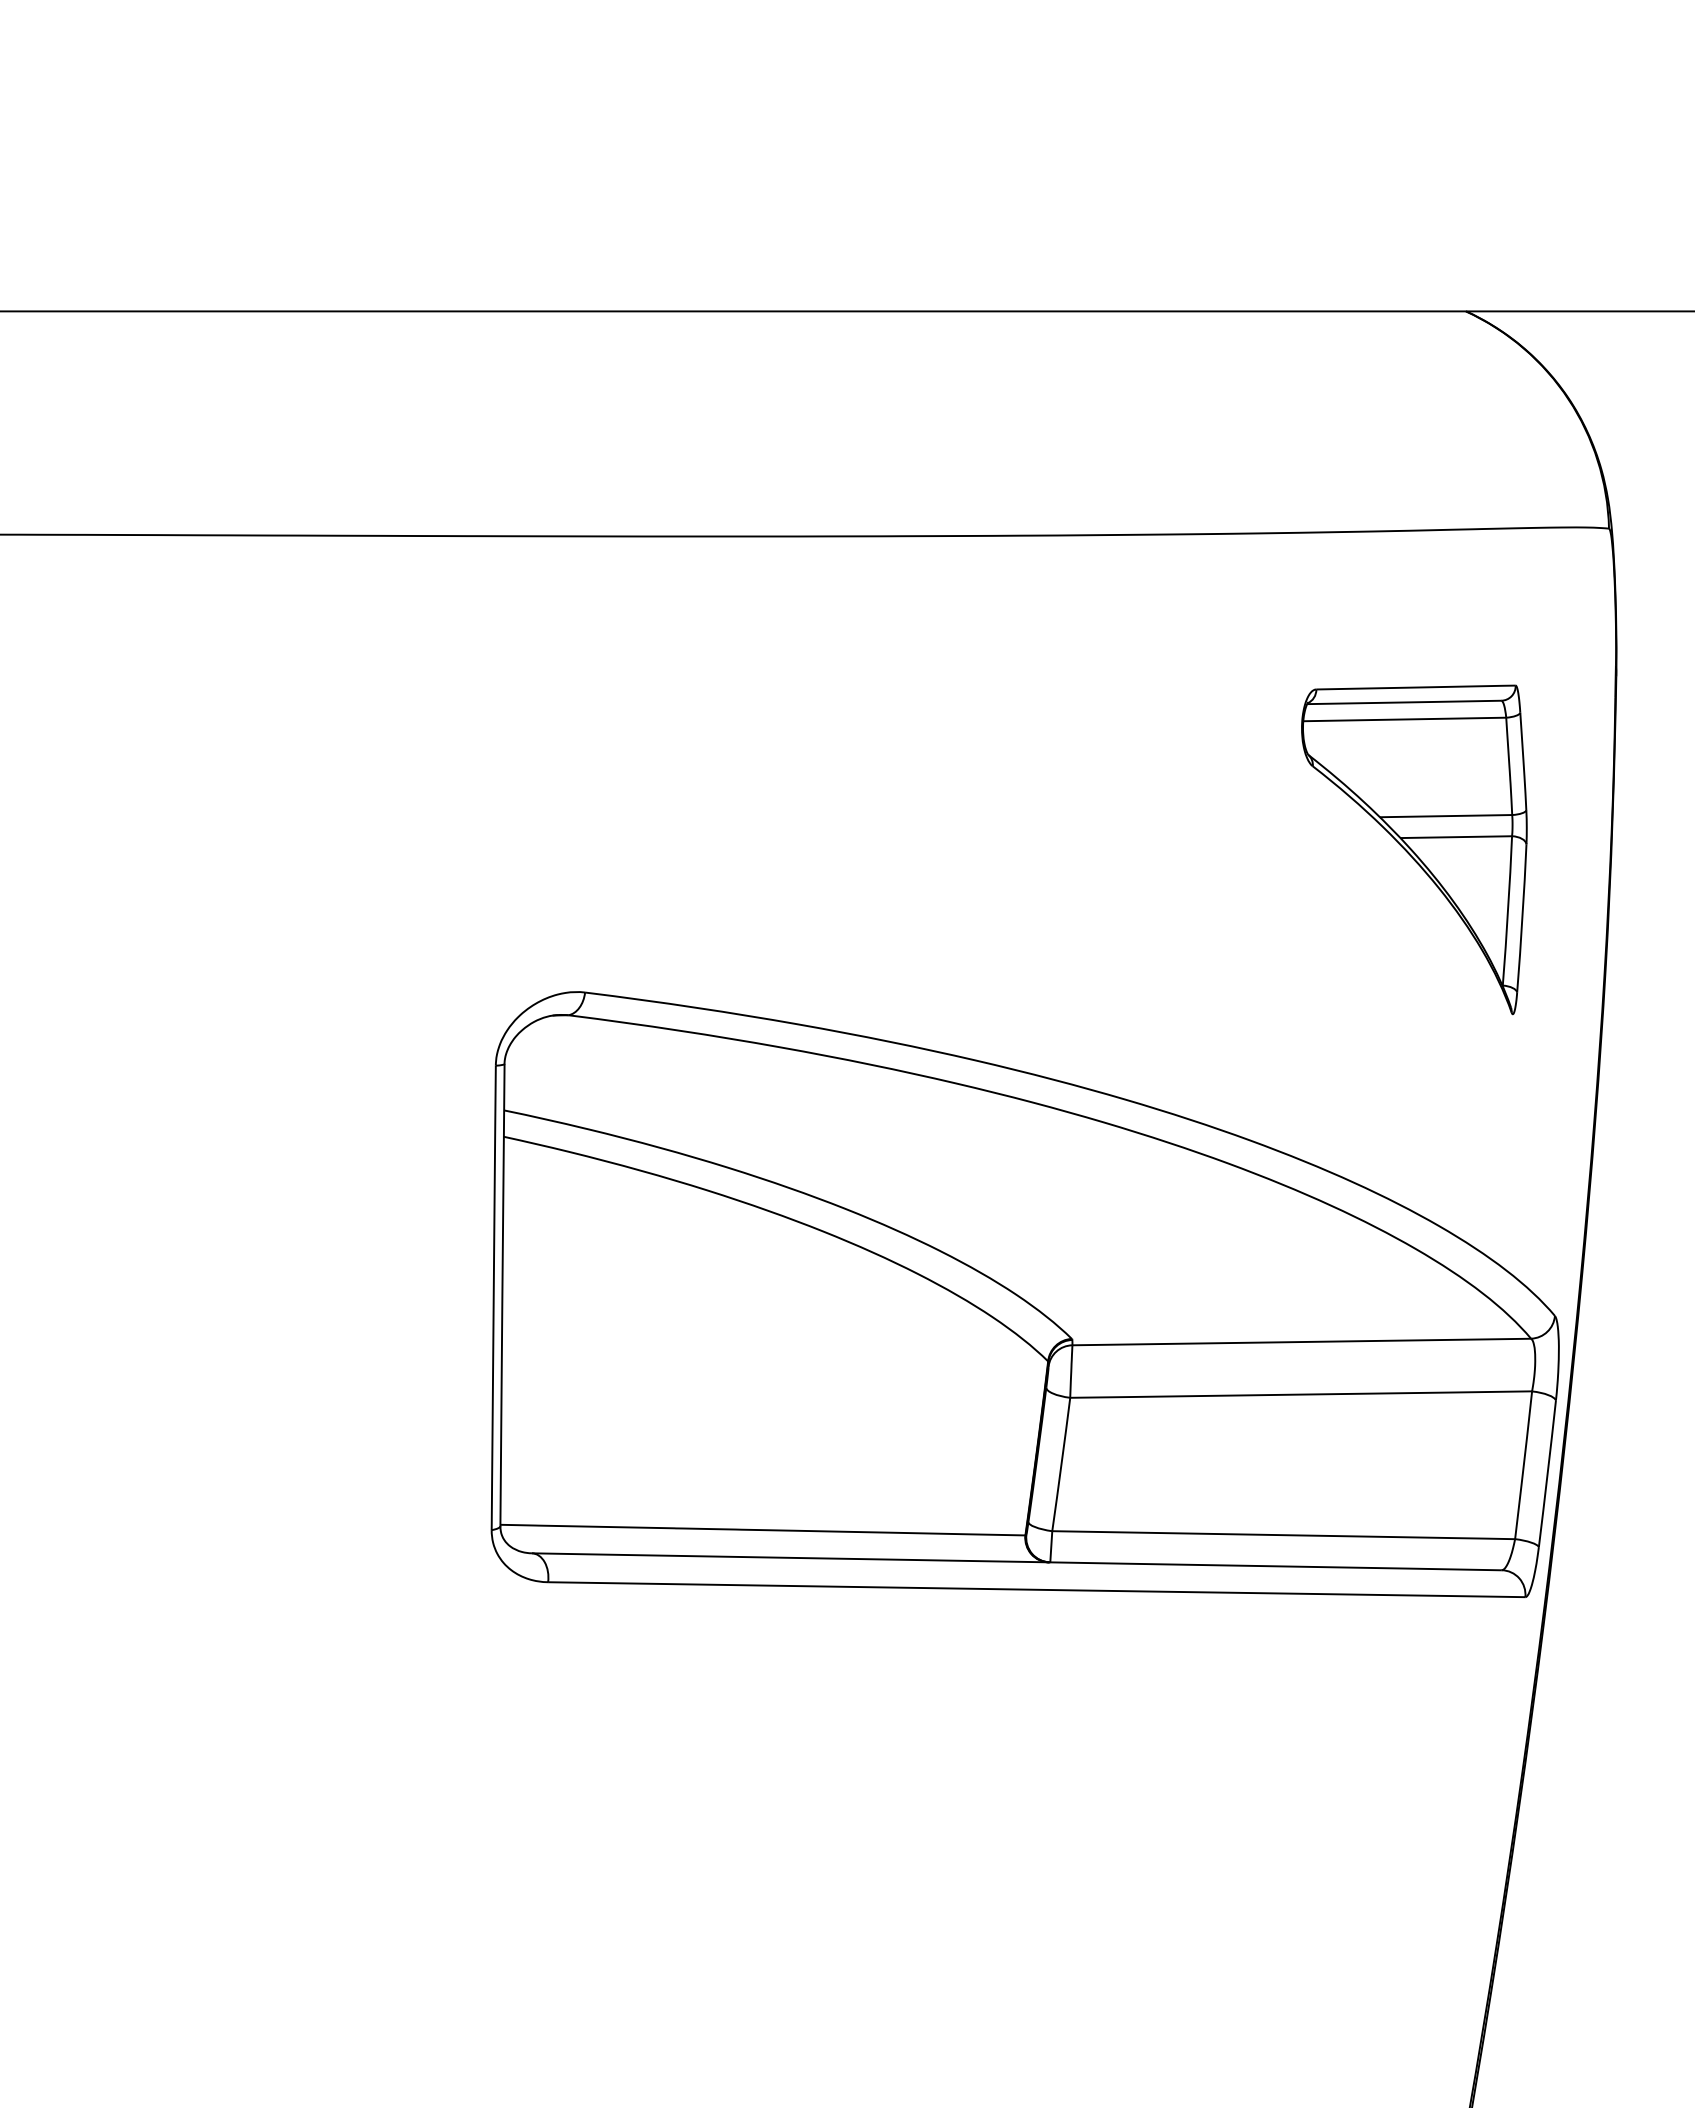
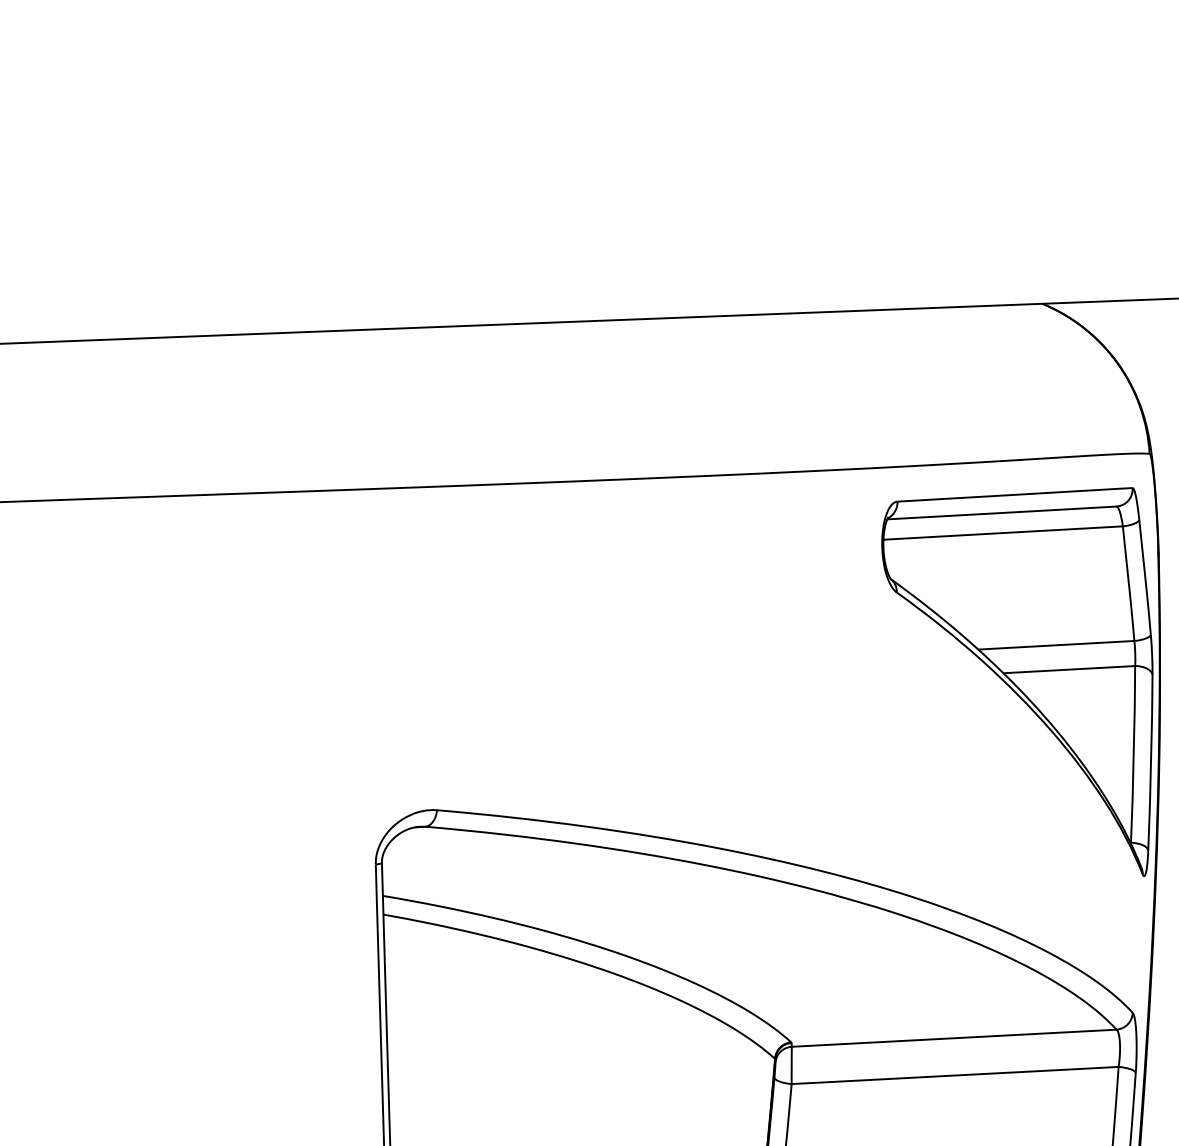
part: (1414, 849) -> (1020, 686), size x1.67

